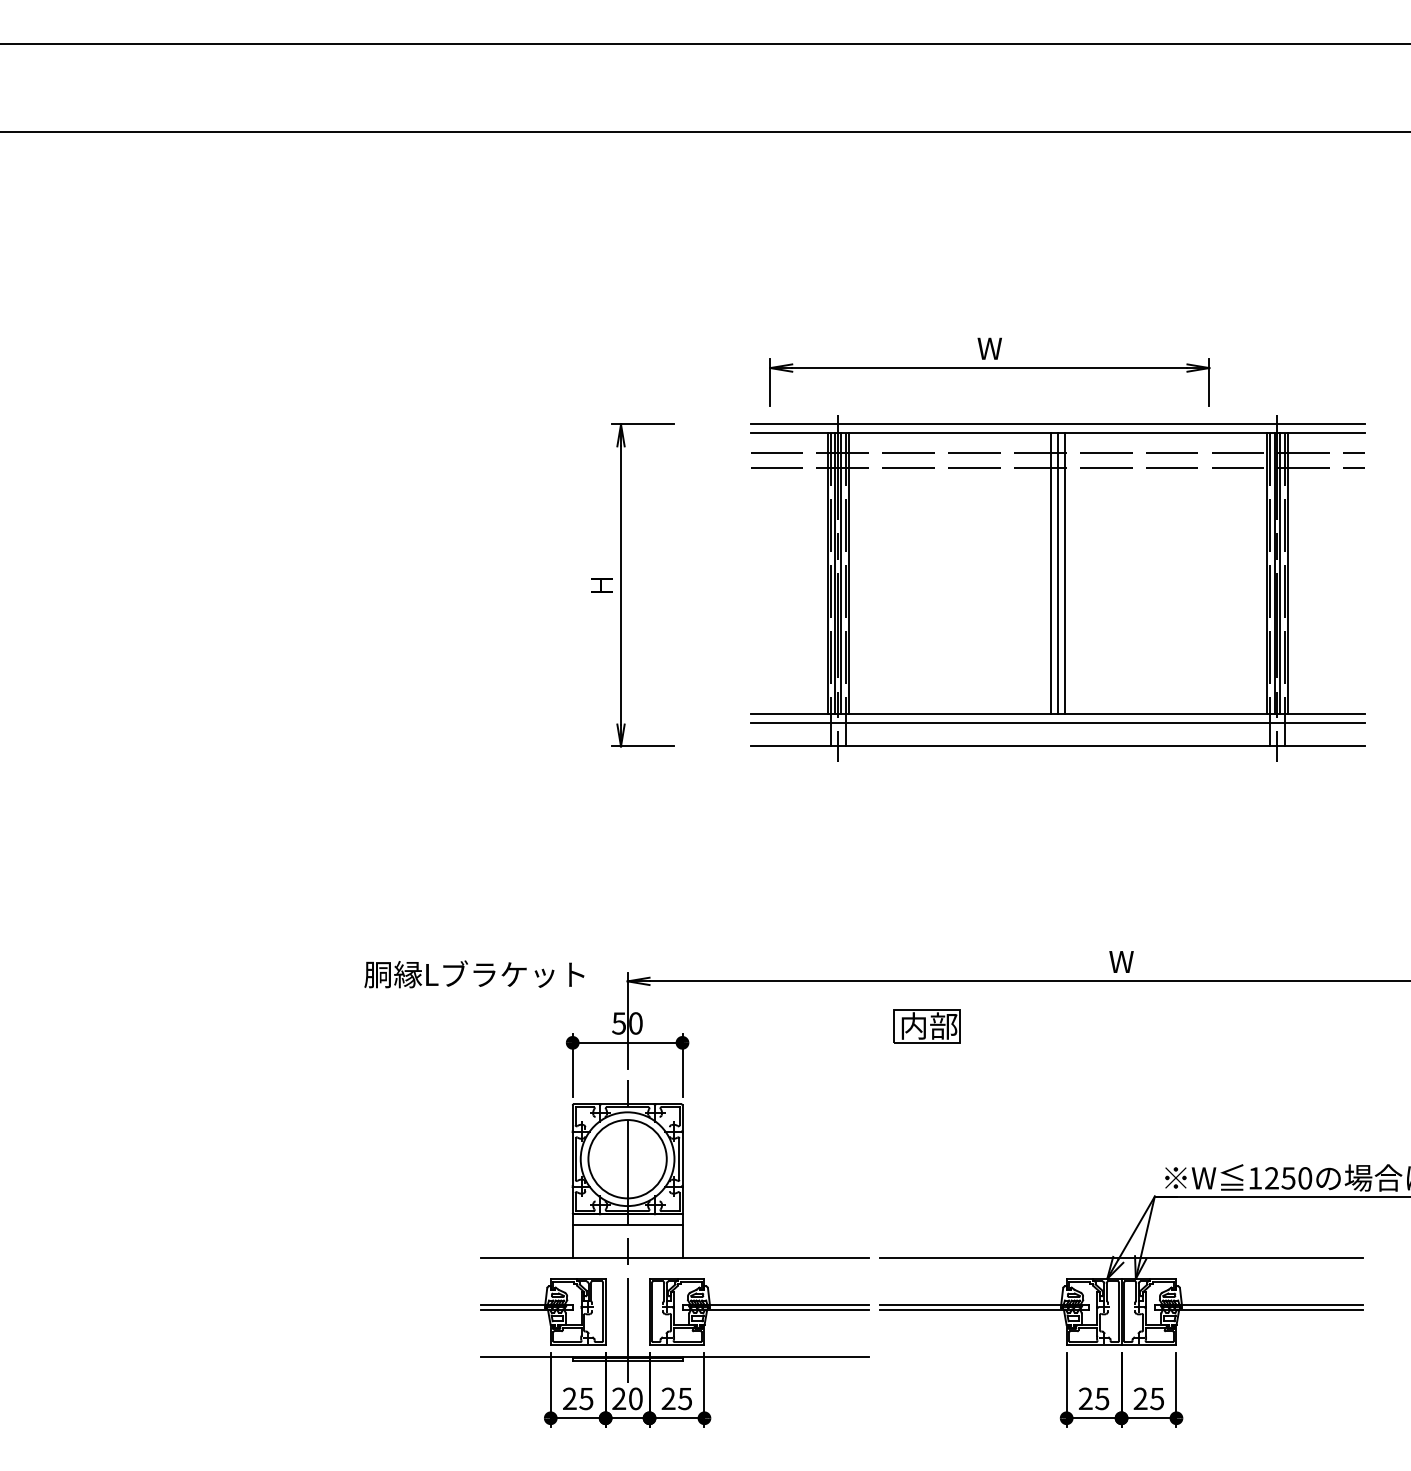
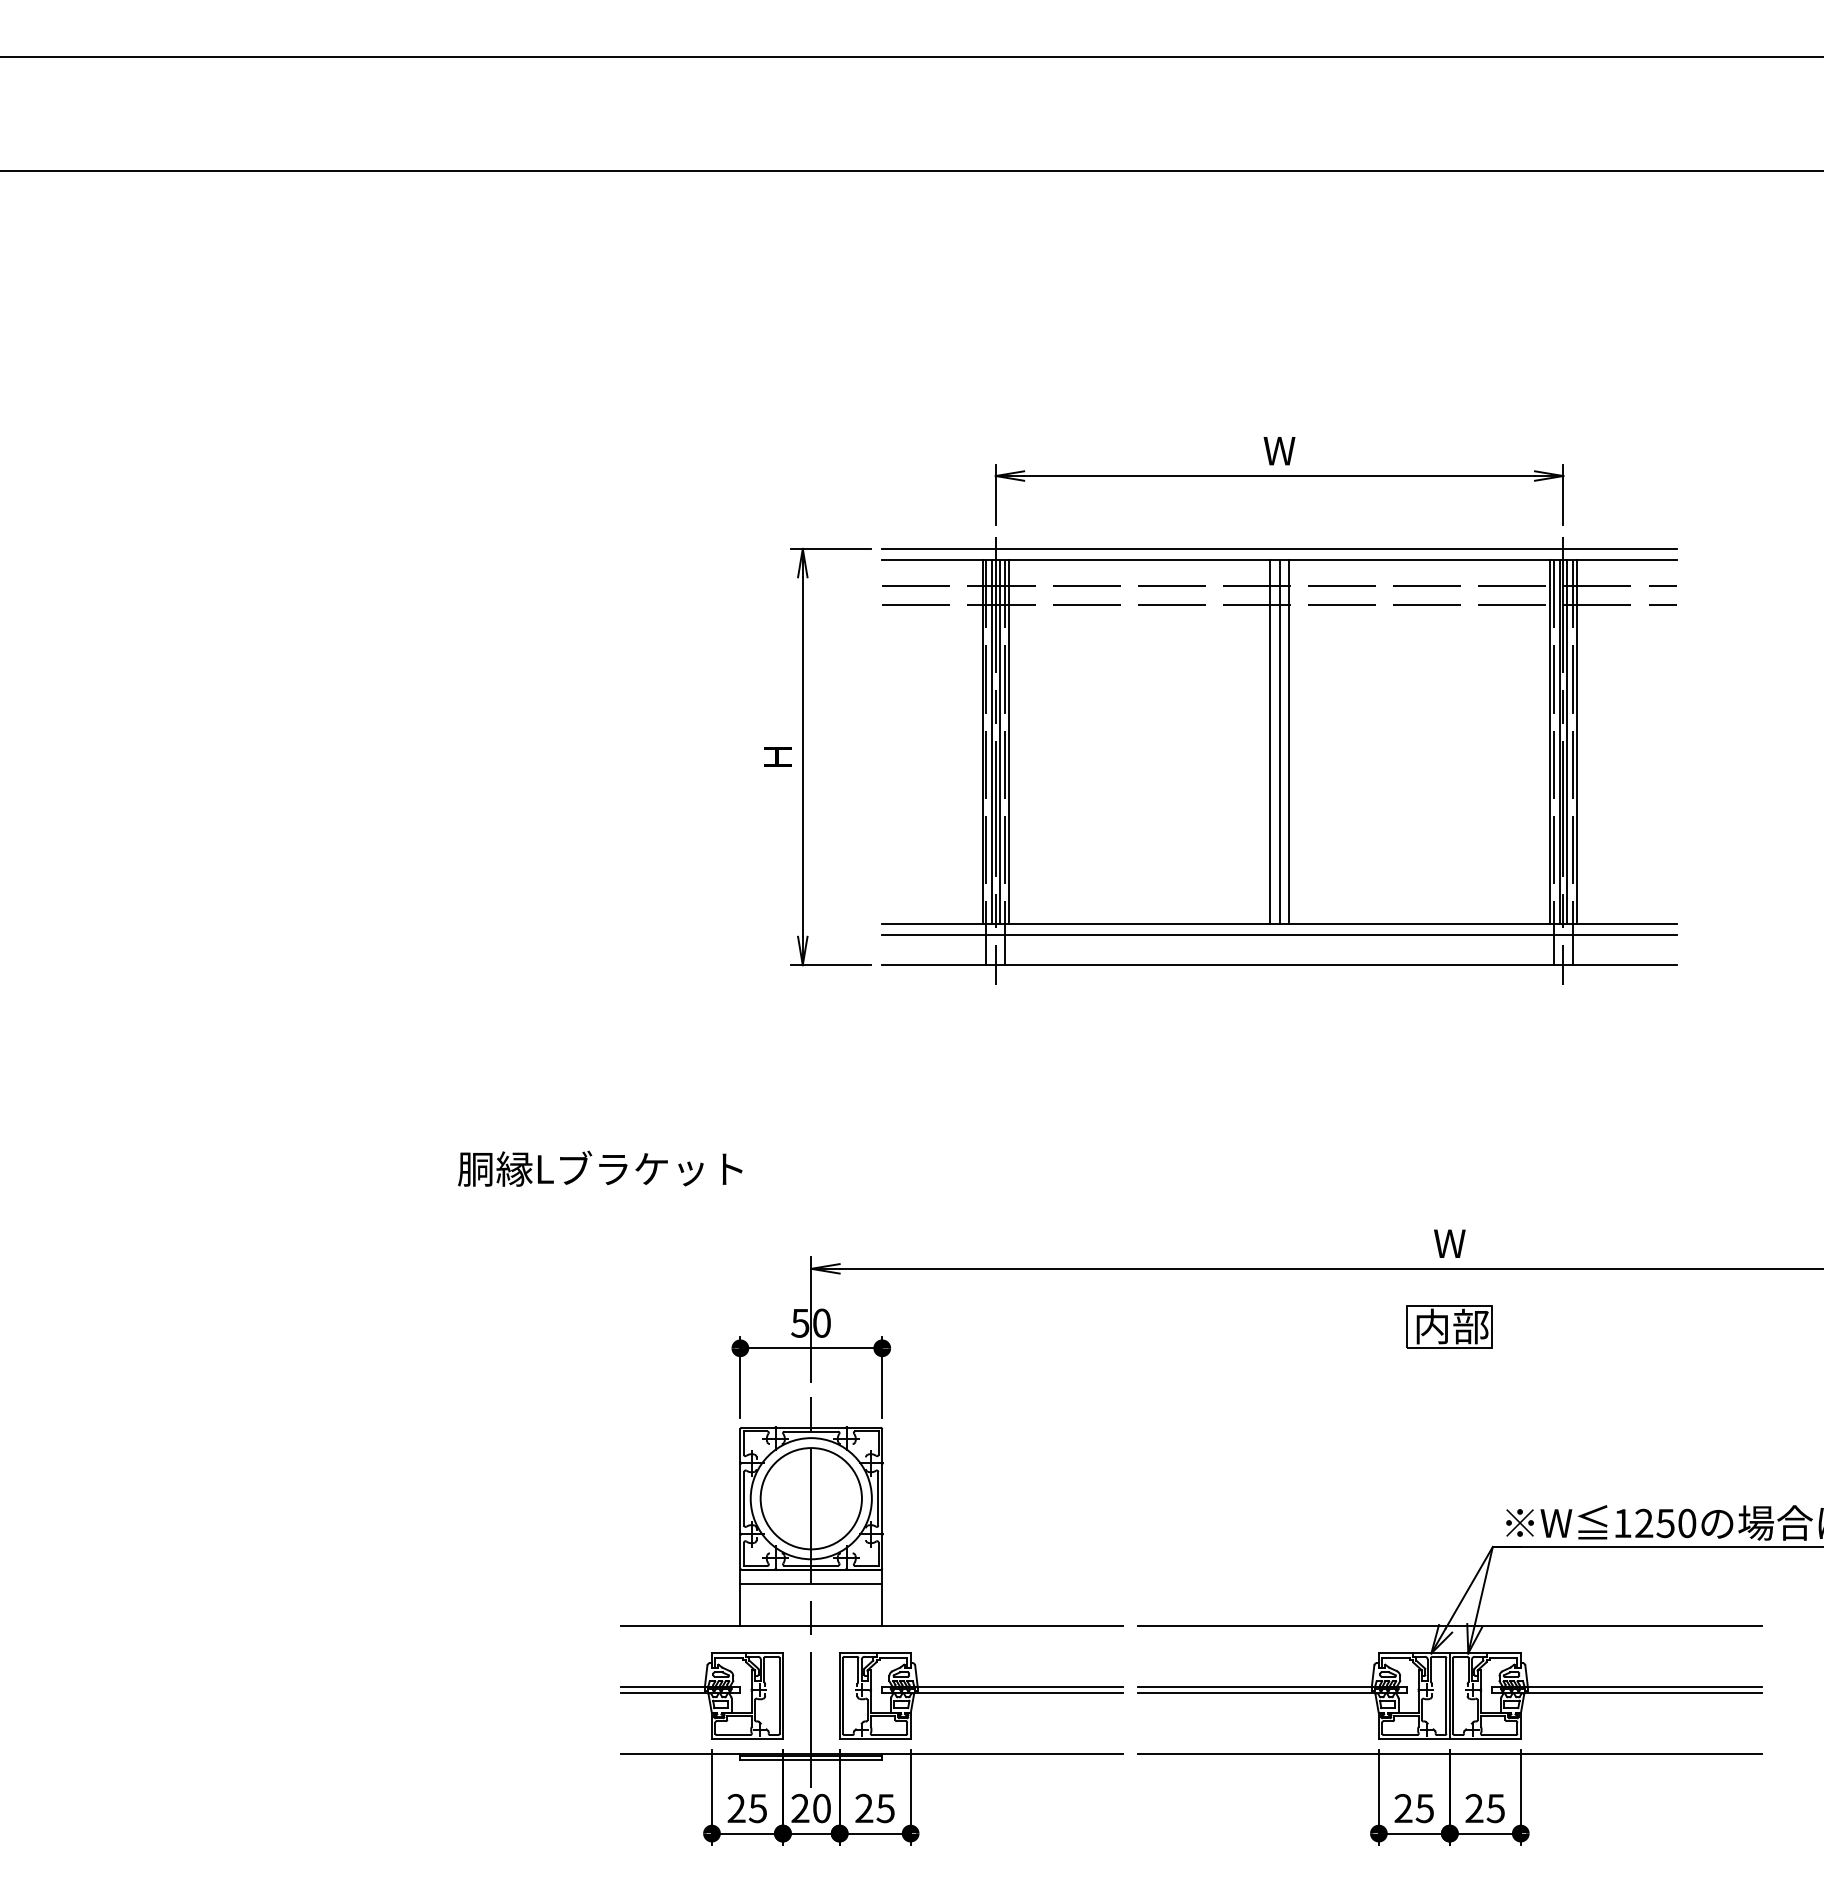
part: (1057, 588) -> (1279, 760), moved
text: (474, 974) -> (600, 1168), moved
part: (927, 1025) -> (1449, 1326), moved
line: (1121, 1357) -> (1449, 1754), added

